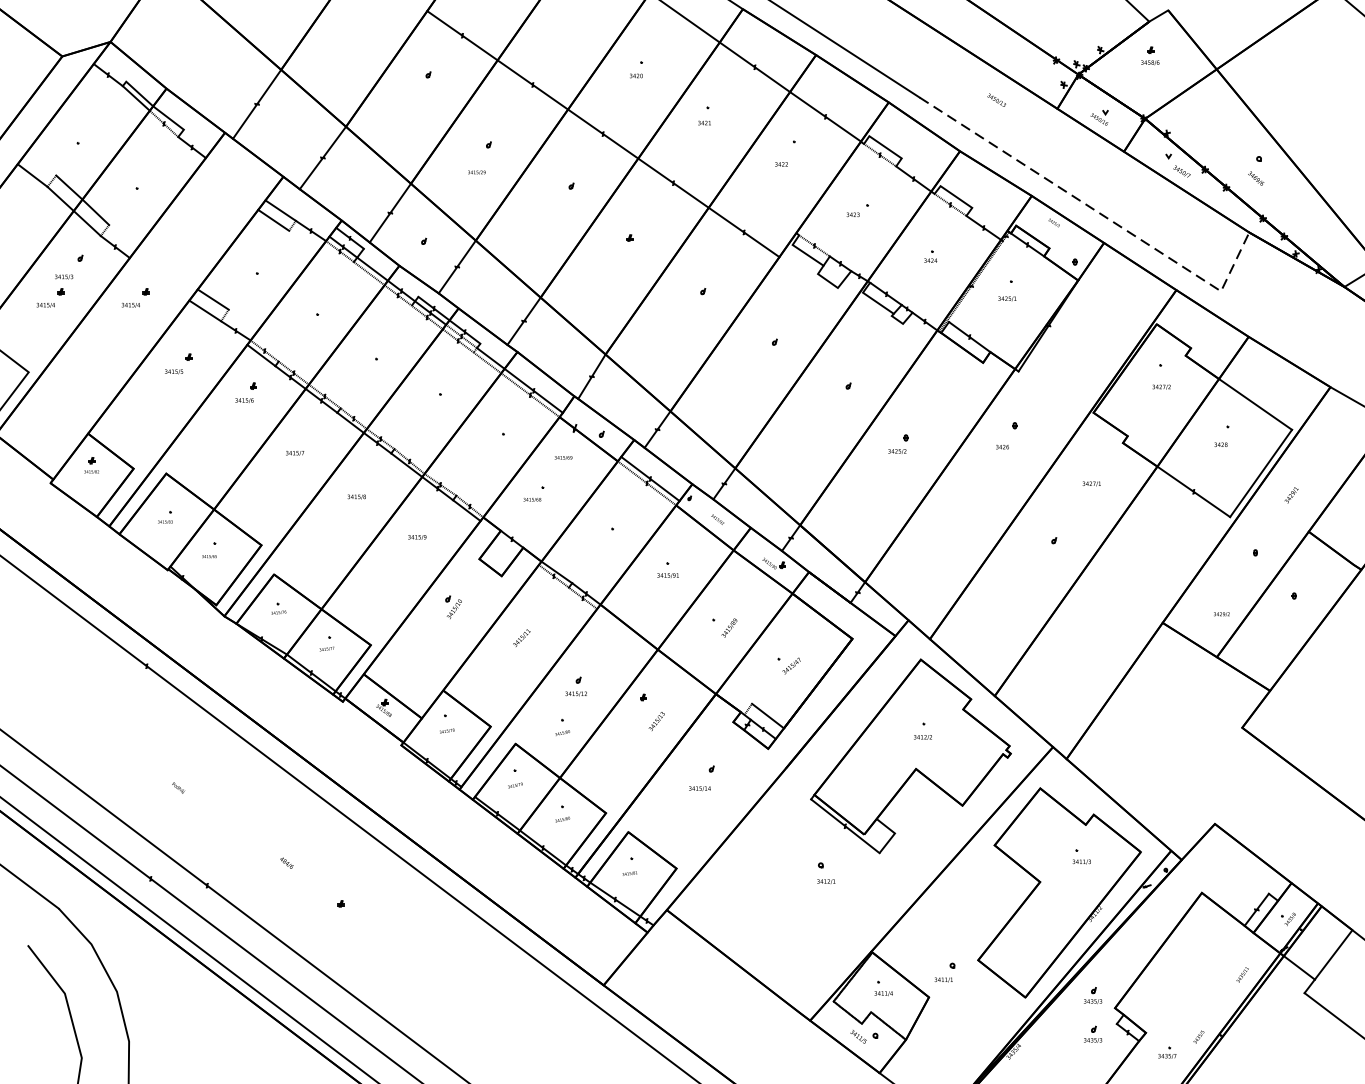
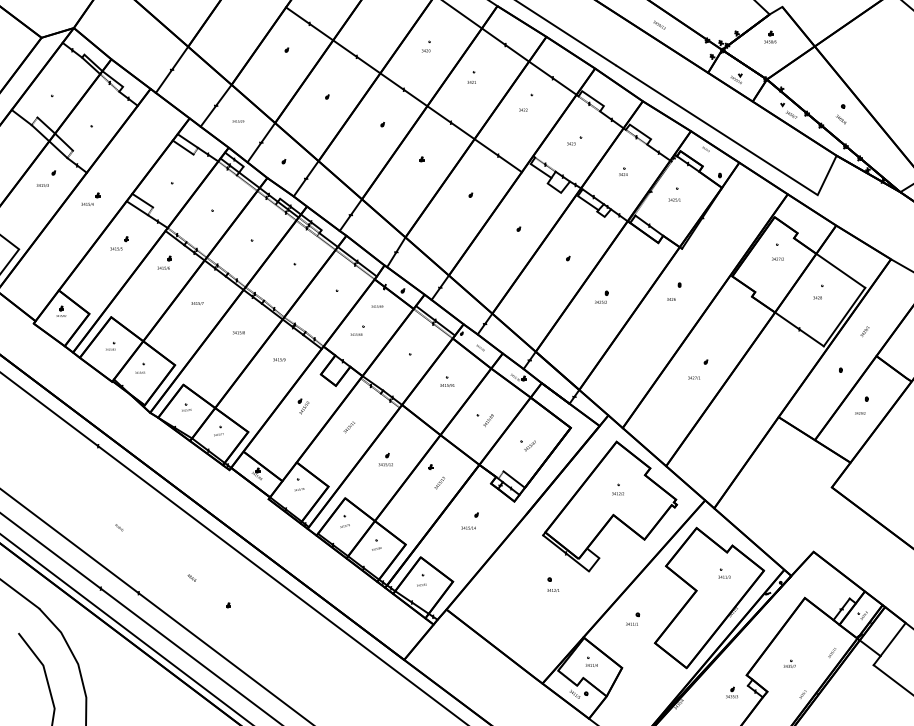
text: (996, 99) -> (659, 24), moved
text: (477, 172) -> (238, 121), moved
line: (1099, 212) -> (736, 142), dashed -> solid
part: (50, 296) -> (33, 198), removed
text: (1090, 483) -> (693, 377), moved
text: (1222, 614) -> (860, 413), moved
part: (562, 726) -> (376, 486), removed
part: (946, 971) -> (633, 618), moved
part: (1092, 995) -> (731, 666), removed
part: (1166, 1051) -> (789, 663), moved

